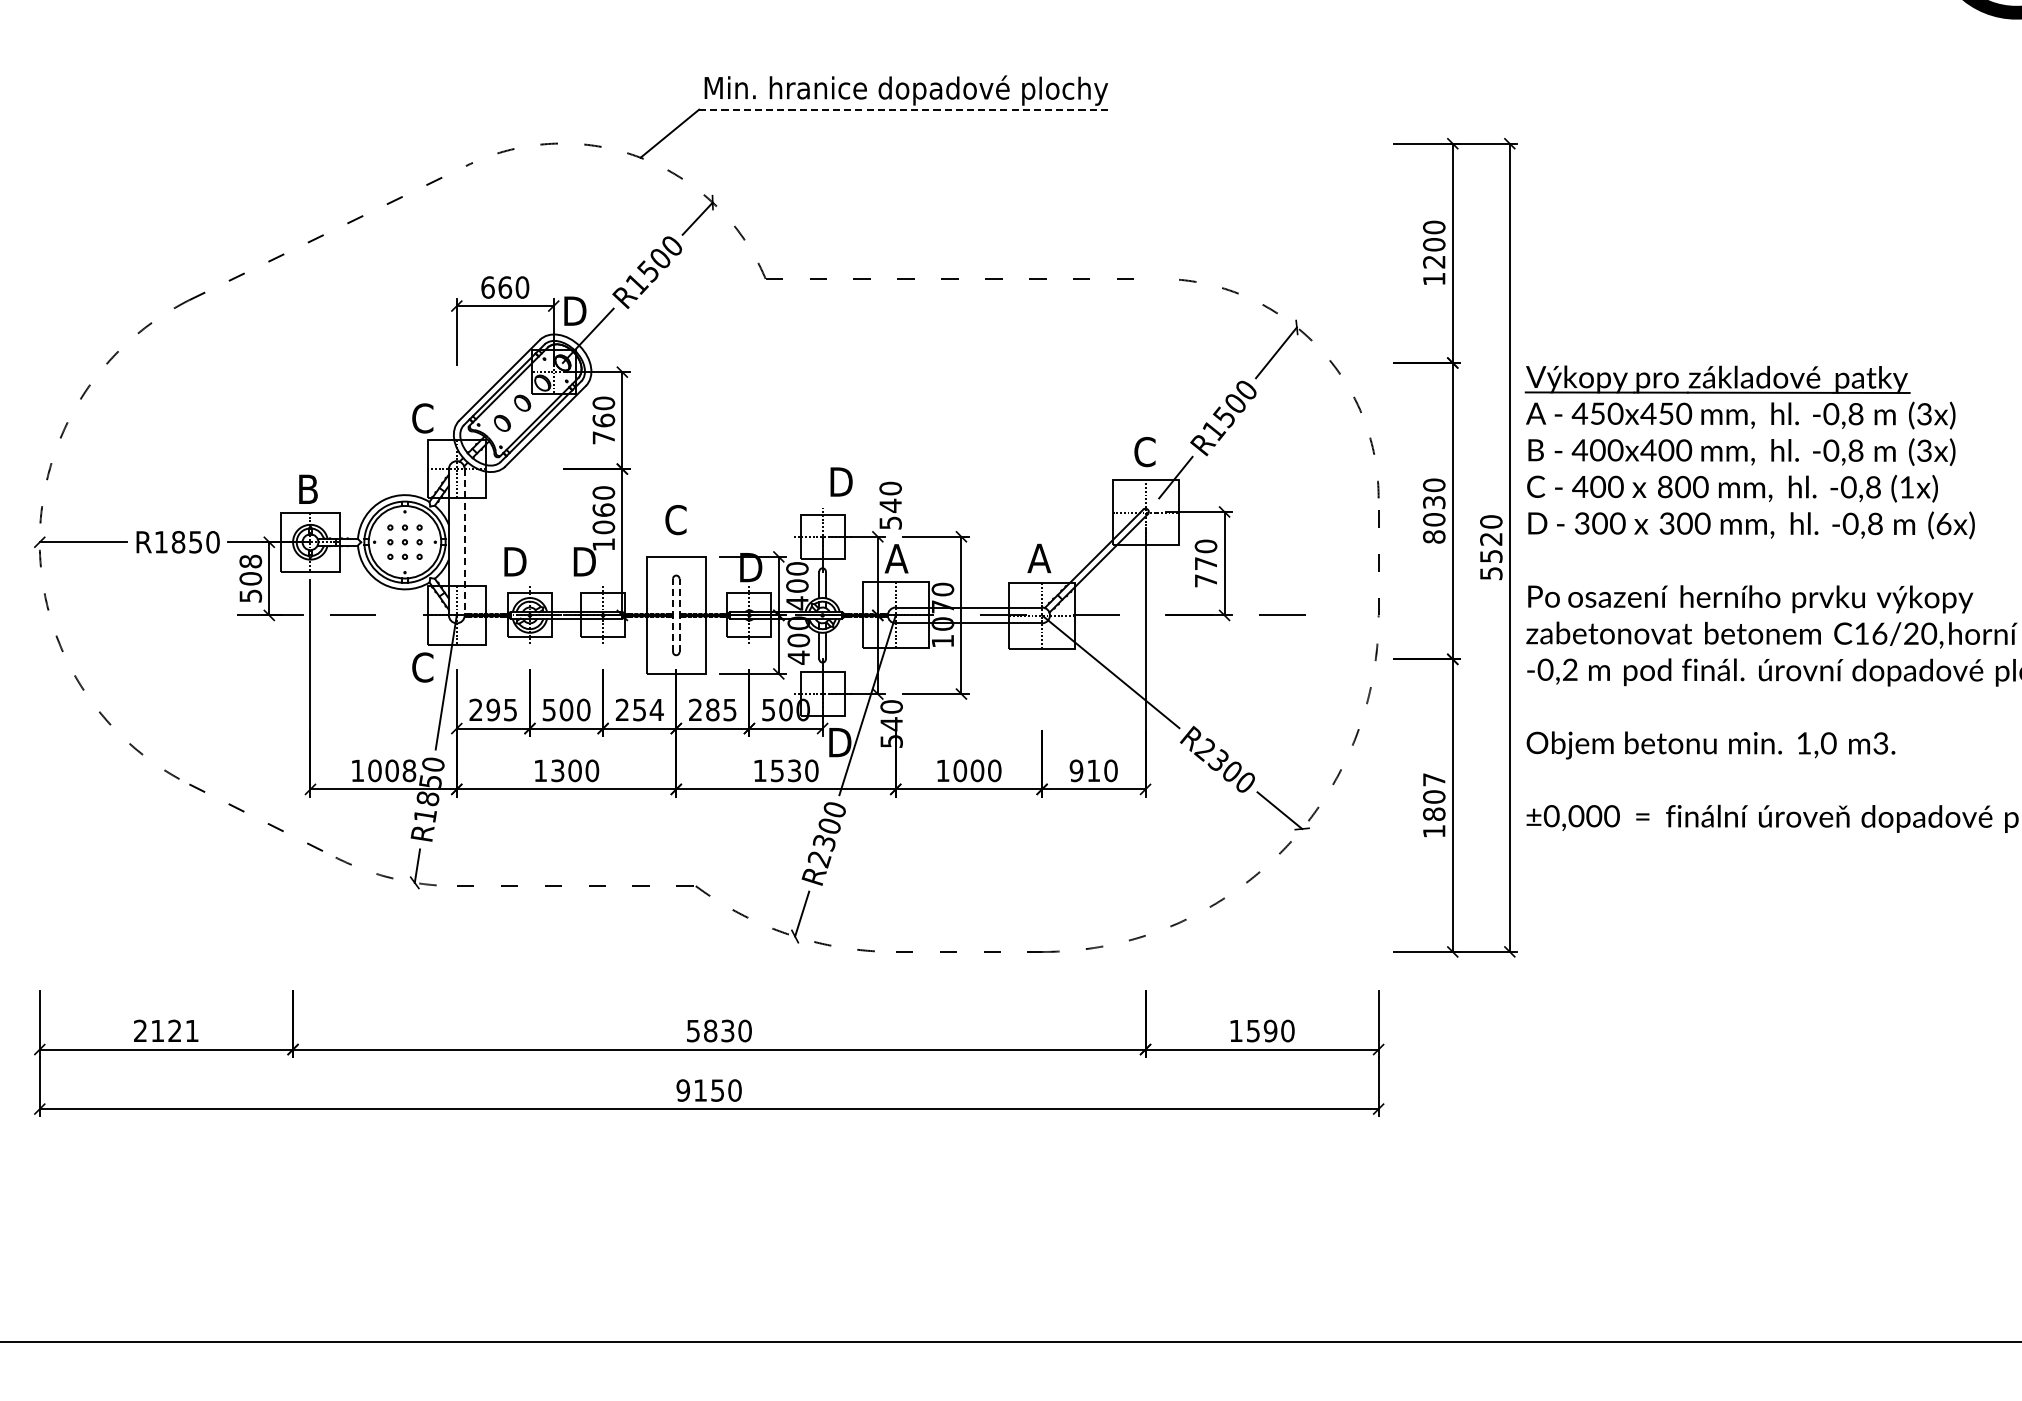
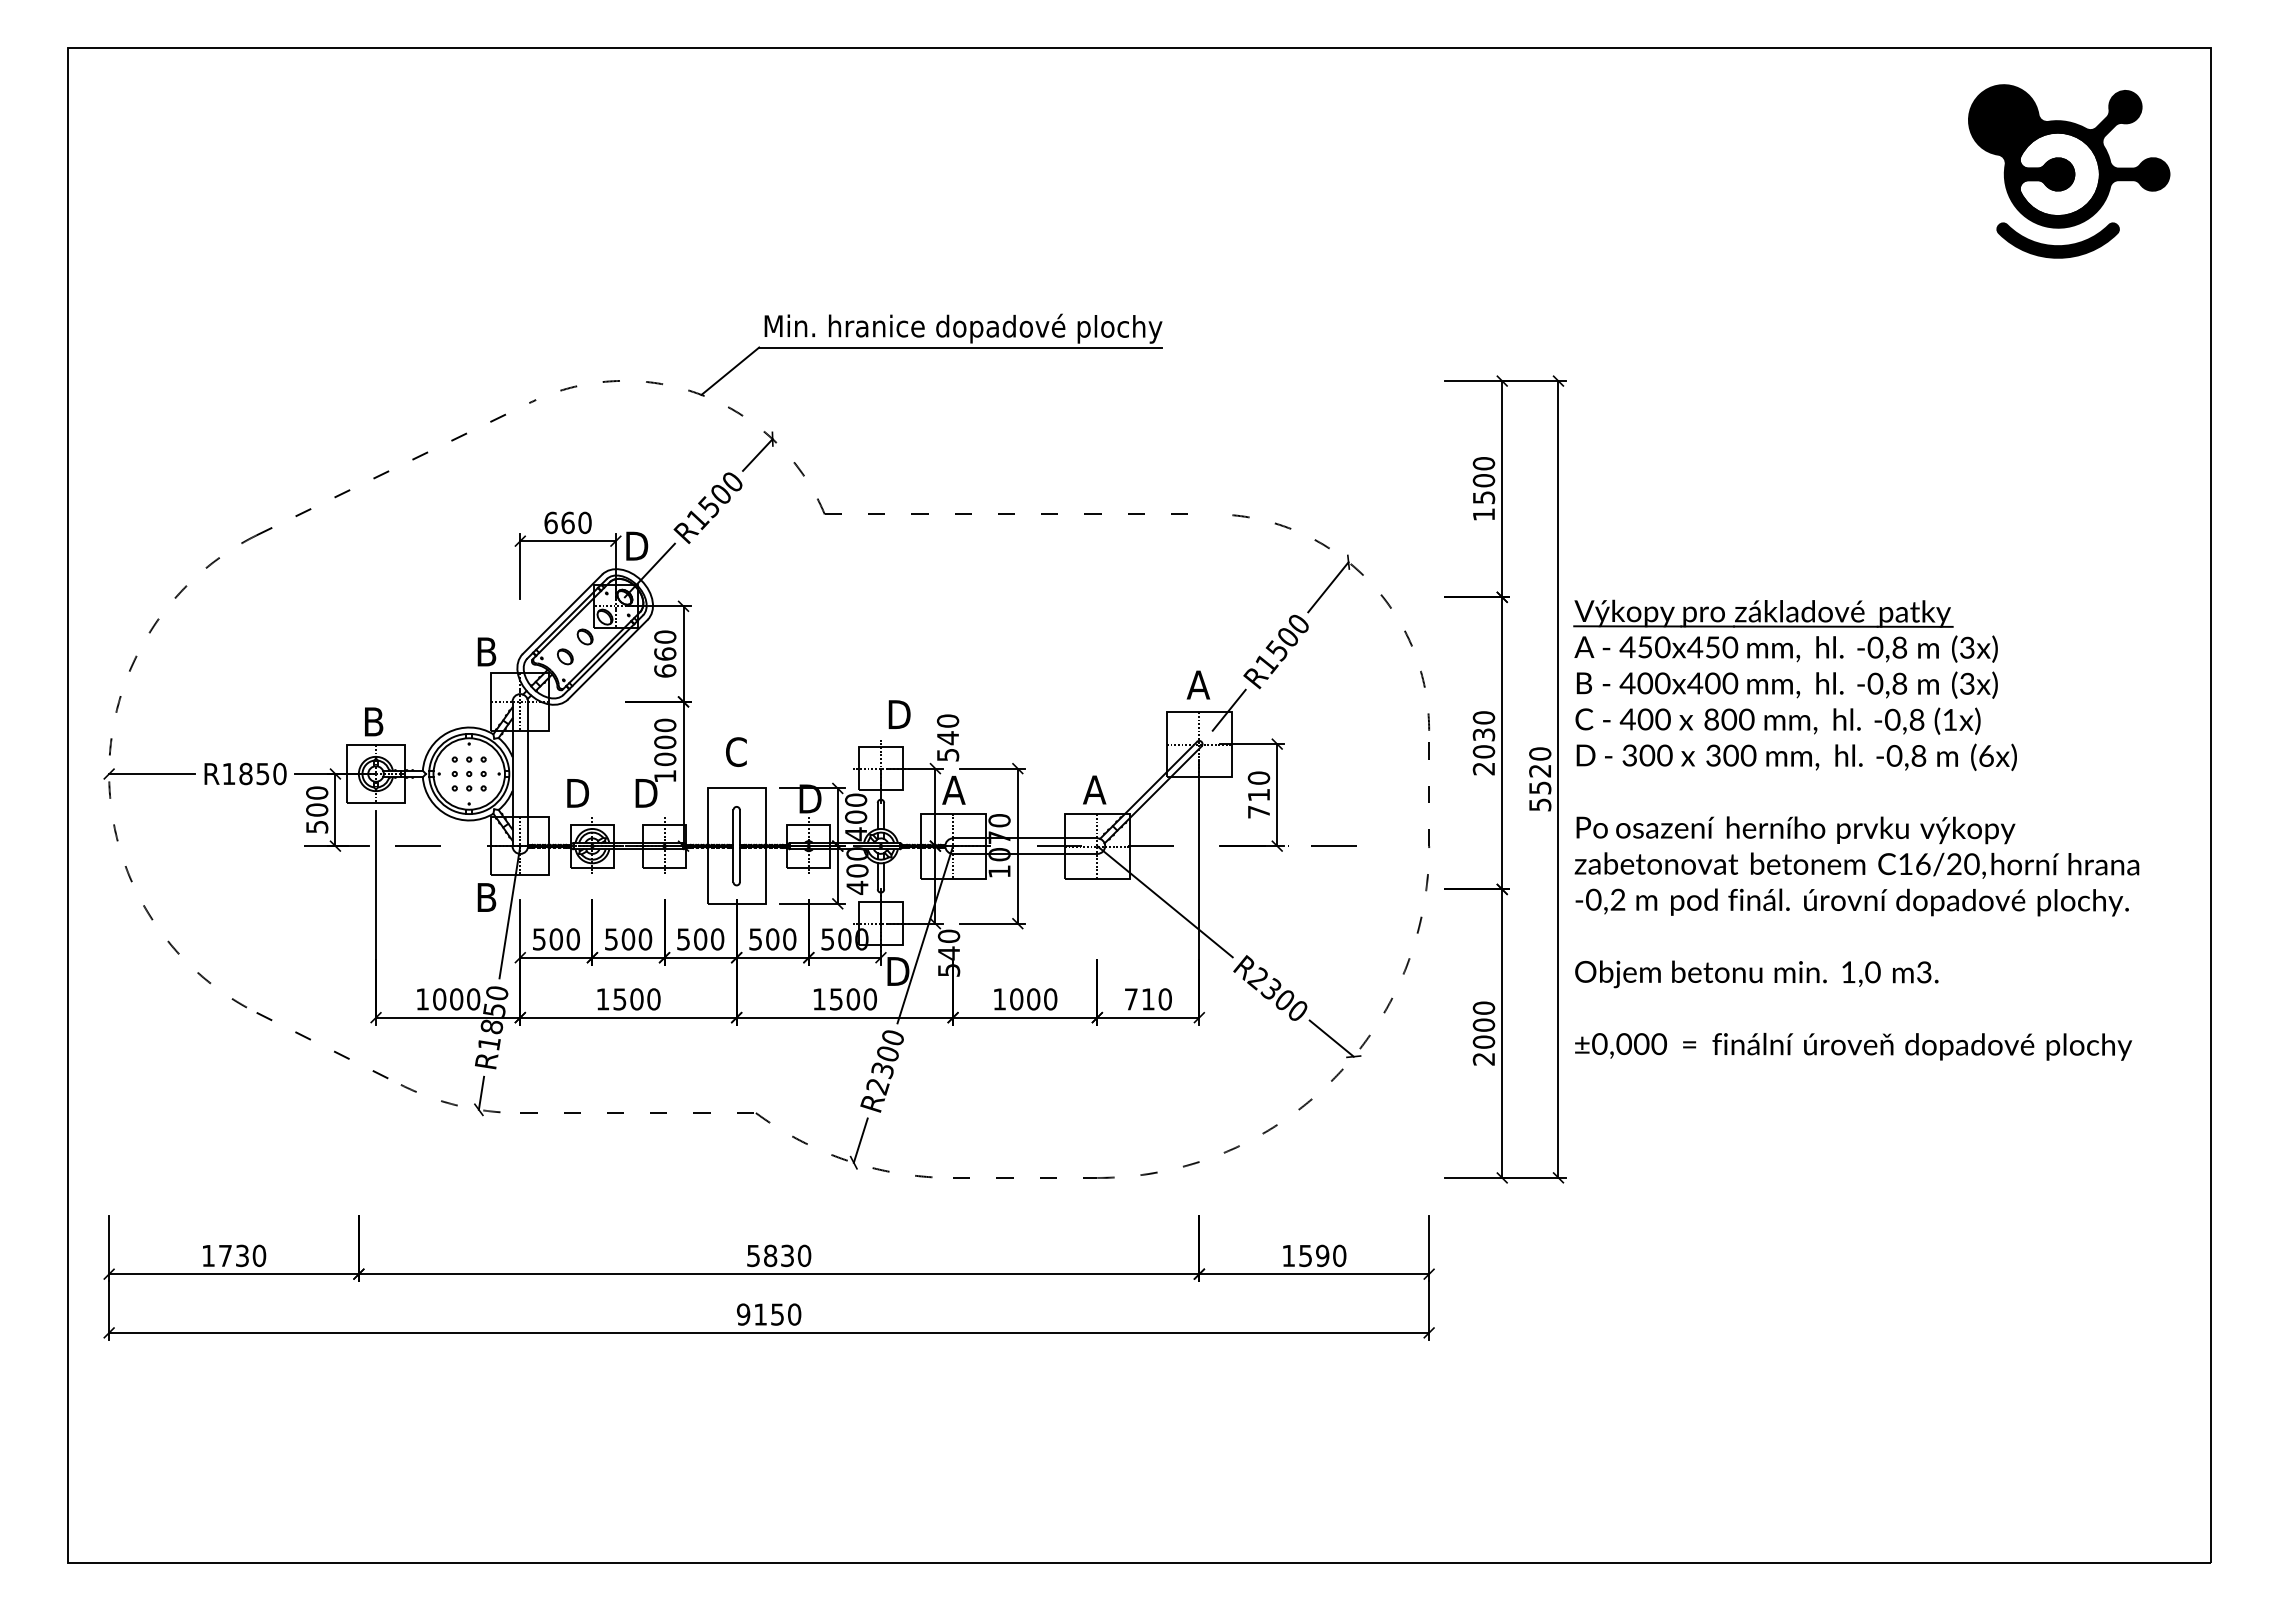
line: (904, 109) -> (961, 347), dashed -> solid
text: (1433, 261) -> (1483, 497), 1200 -> 1500
text: (422, 417) -> (486, 651), C -> B
text: (604, 437) -> (665, 670), 760 -> 660
text: (1144, 451) -> (1198, 684), C -> A
text: (604, 510) -> (665, 742), 1060 -> 1000
text: (1433, 536) -> (1483, 768), 8030 -> 2030
line: (465, 542) -> (528, 774), dashed -> solid
text: (250, 561) -> (316, 792), 508 -> 500
text: (1205, 564) -> (1258, 795), 770 -> 710
line: (673, 614) -> (733, 845), dashed -> solid
line: (679, 614) -> (739, 845), dashed -> solid
text: (422, 667) -> (486, 897), C -> B
text: (492, 710) -> (555, 939), 295 -> 500
text: (639, 710) -> (700, 939), 254 -> 500
text: (712, 710) -> (772, 939), 285 -> 500
text: (558, 769) -> (620, 998), 1300 -> 1500
text: (409, 770) -> (473, 999), 1008 -> 1000
text: (794, 770) -> (853, 999), 1530 -> 1500
text: (1075, 770) -> (1130, 999), 910 -> 710
text: (1433, 805) -> (1483, 1033), 1807 -> 2000
text: (166, 1030) -> (234, 1255), 2121 -> 1730

